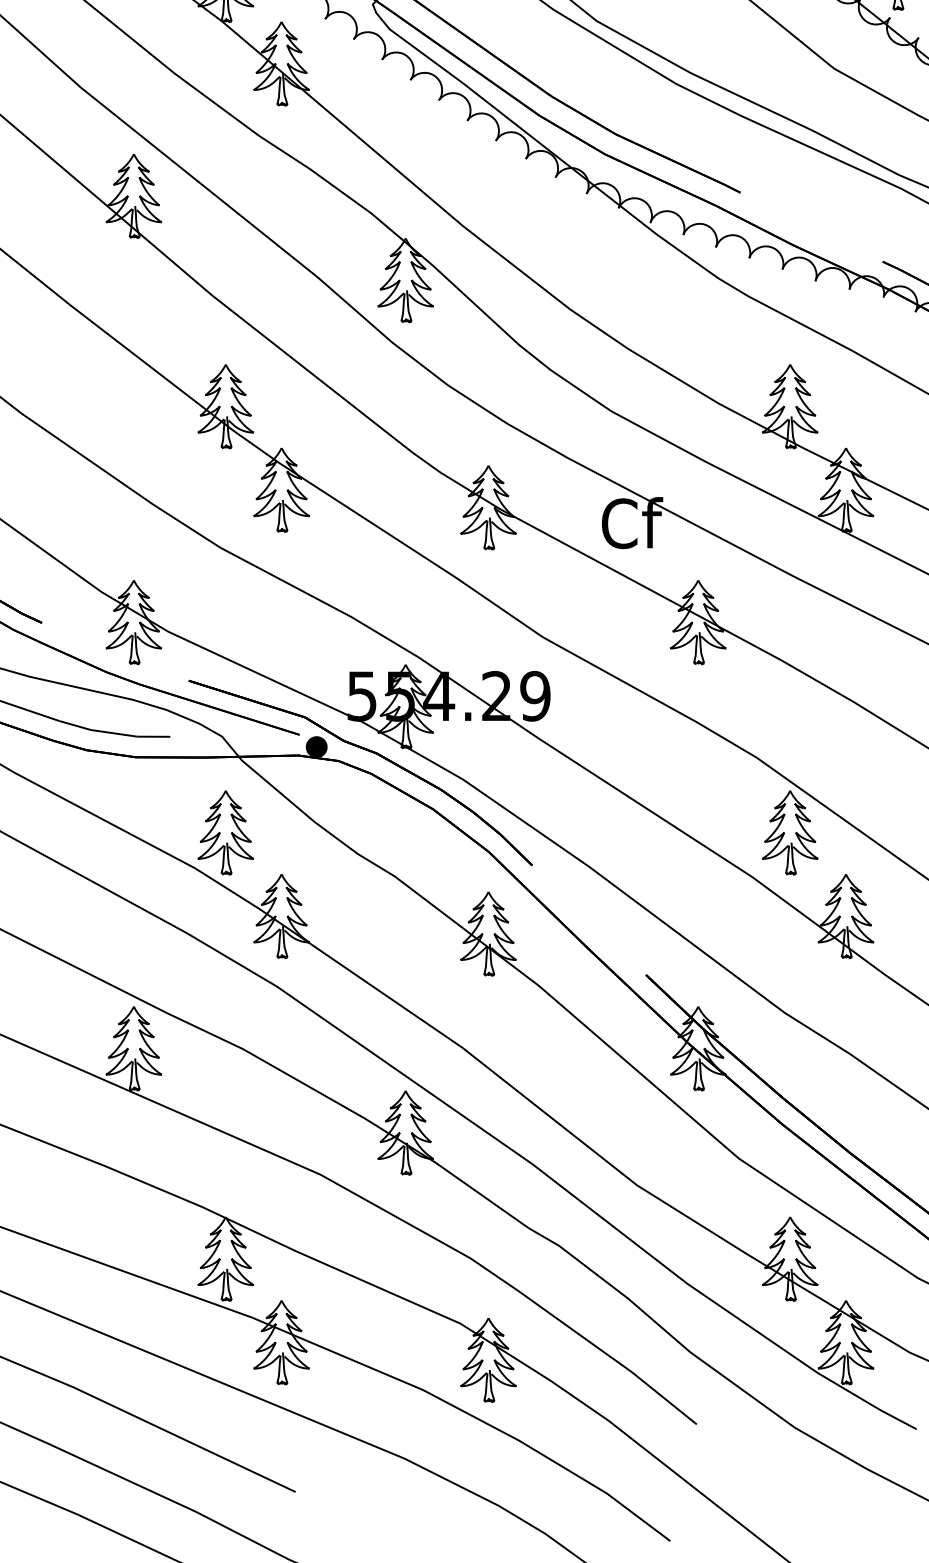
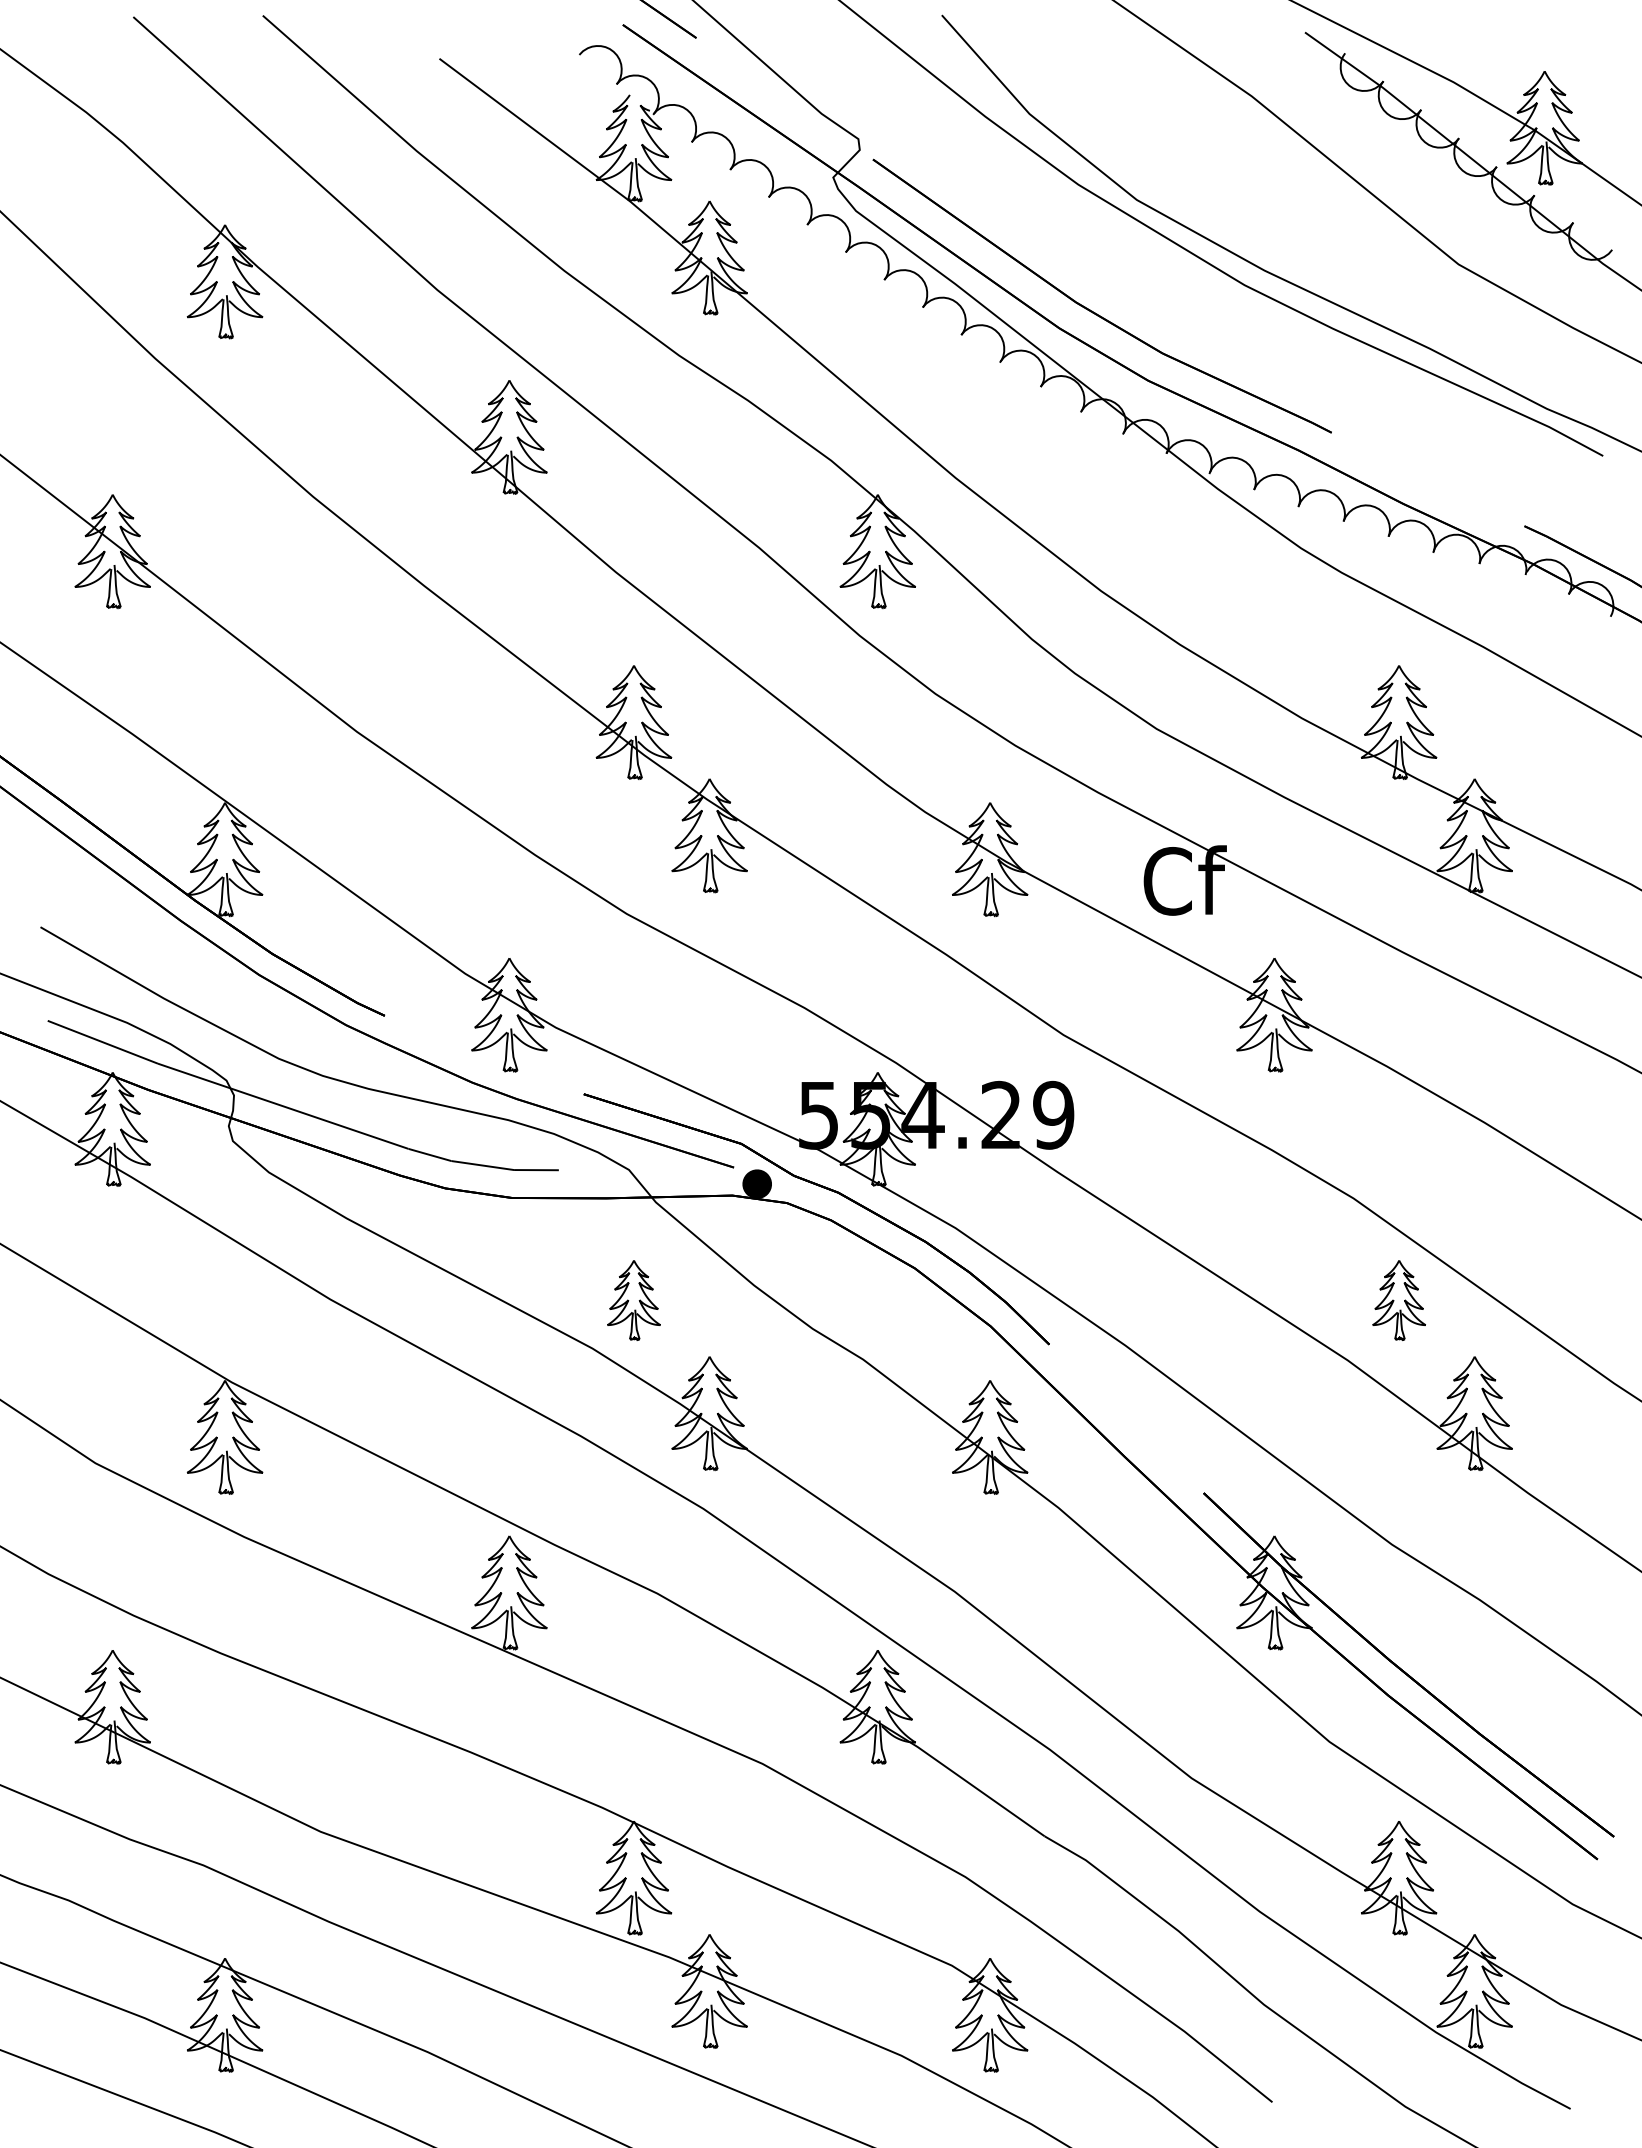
part: (225, 832) -> (633, 1300), size x0.7
part: (790, 832) -> (1399, 1300), size x0.7

